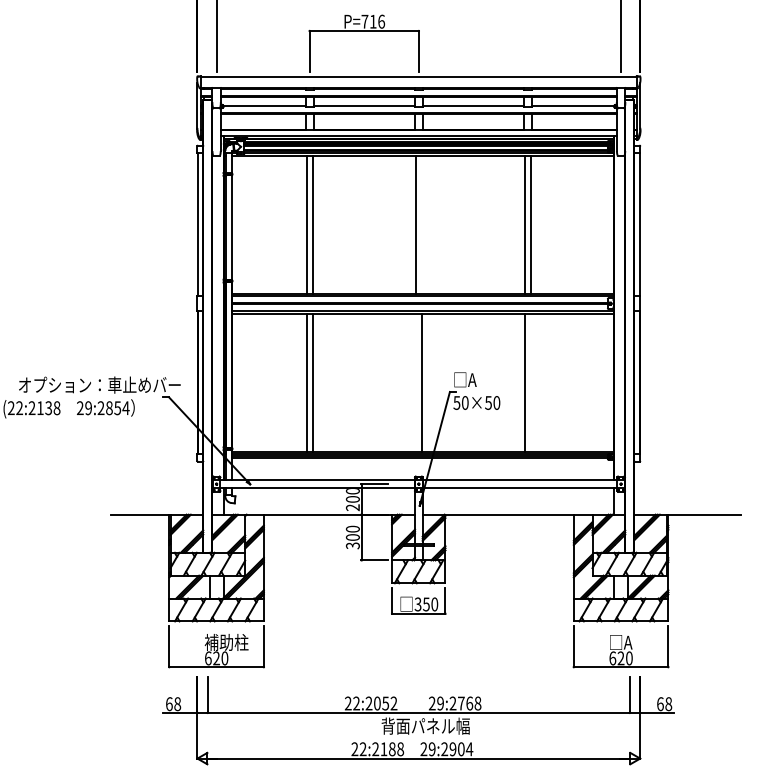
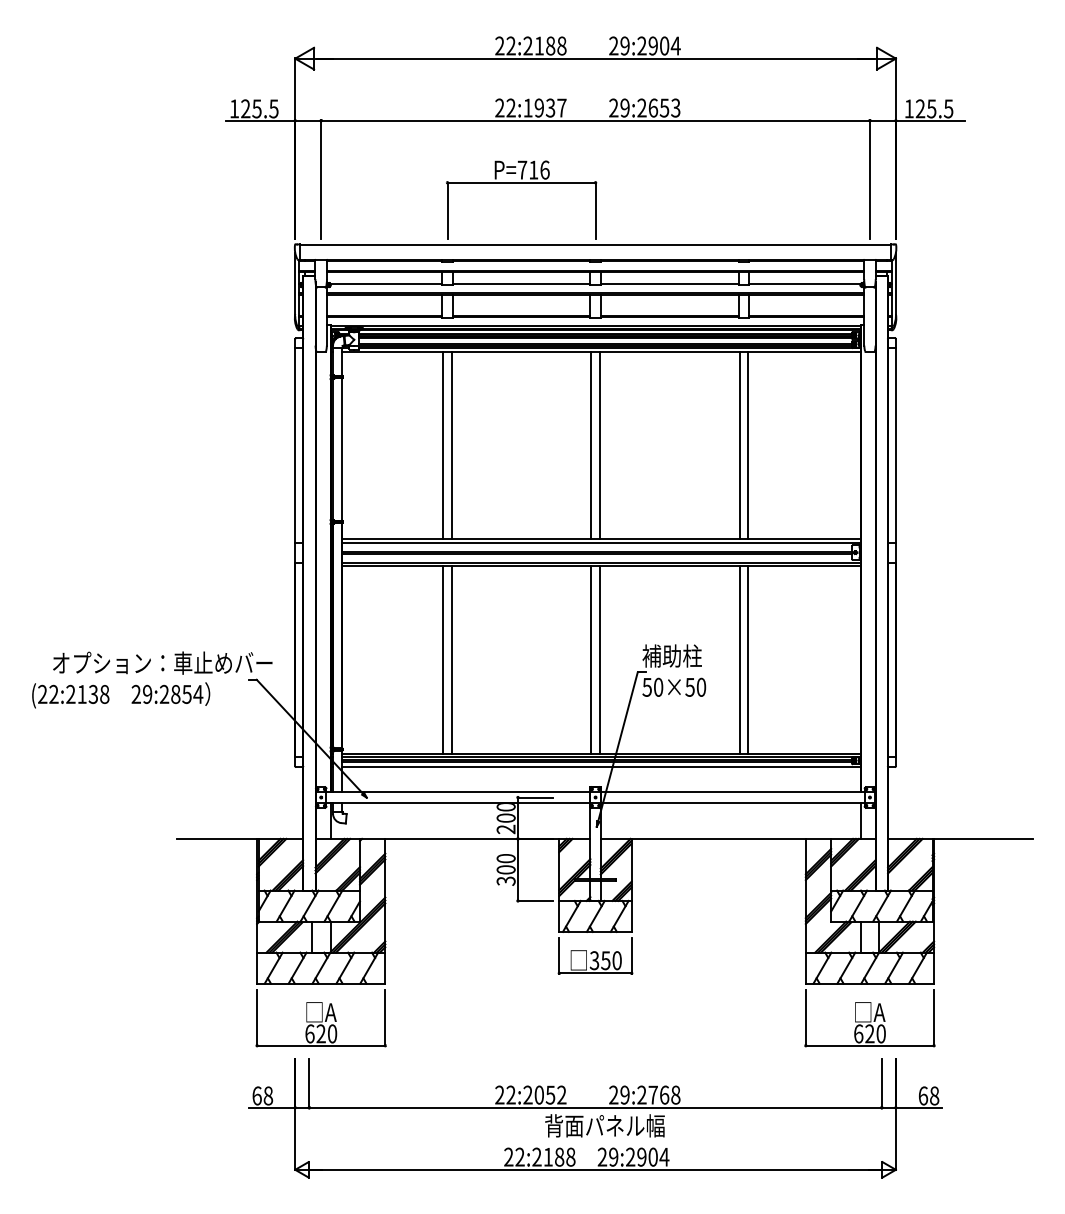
line: (421, 224) -> (599, 445), added
text: (474, 379) -> (671, 655), □A -> 補助柱
line: (415, 382) -> (591, 659), added
line: (530, 382) -> (747, 659), added
line: (423, 462) -> (601, 767), added
text: (226, 641) -> (334, 1011), 補助柱 -> □A

